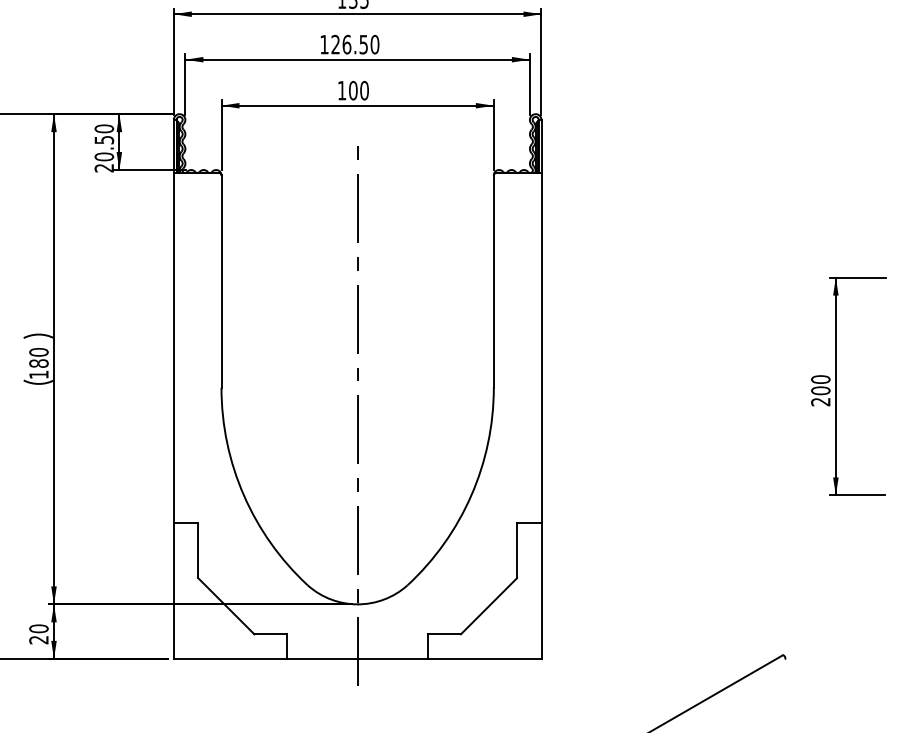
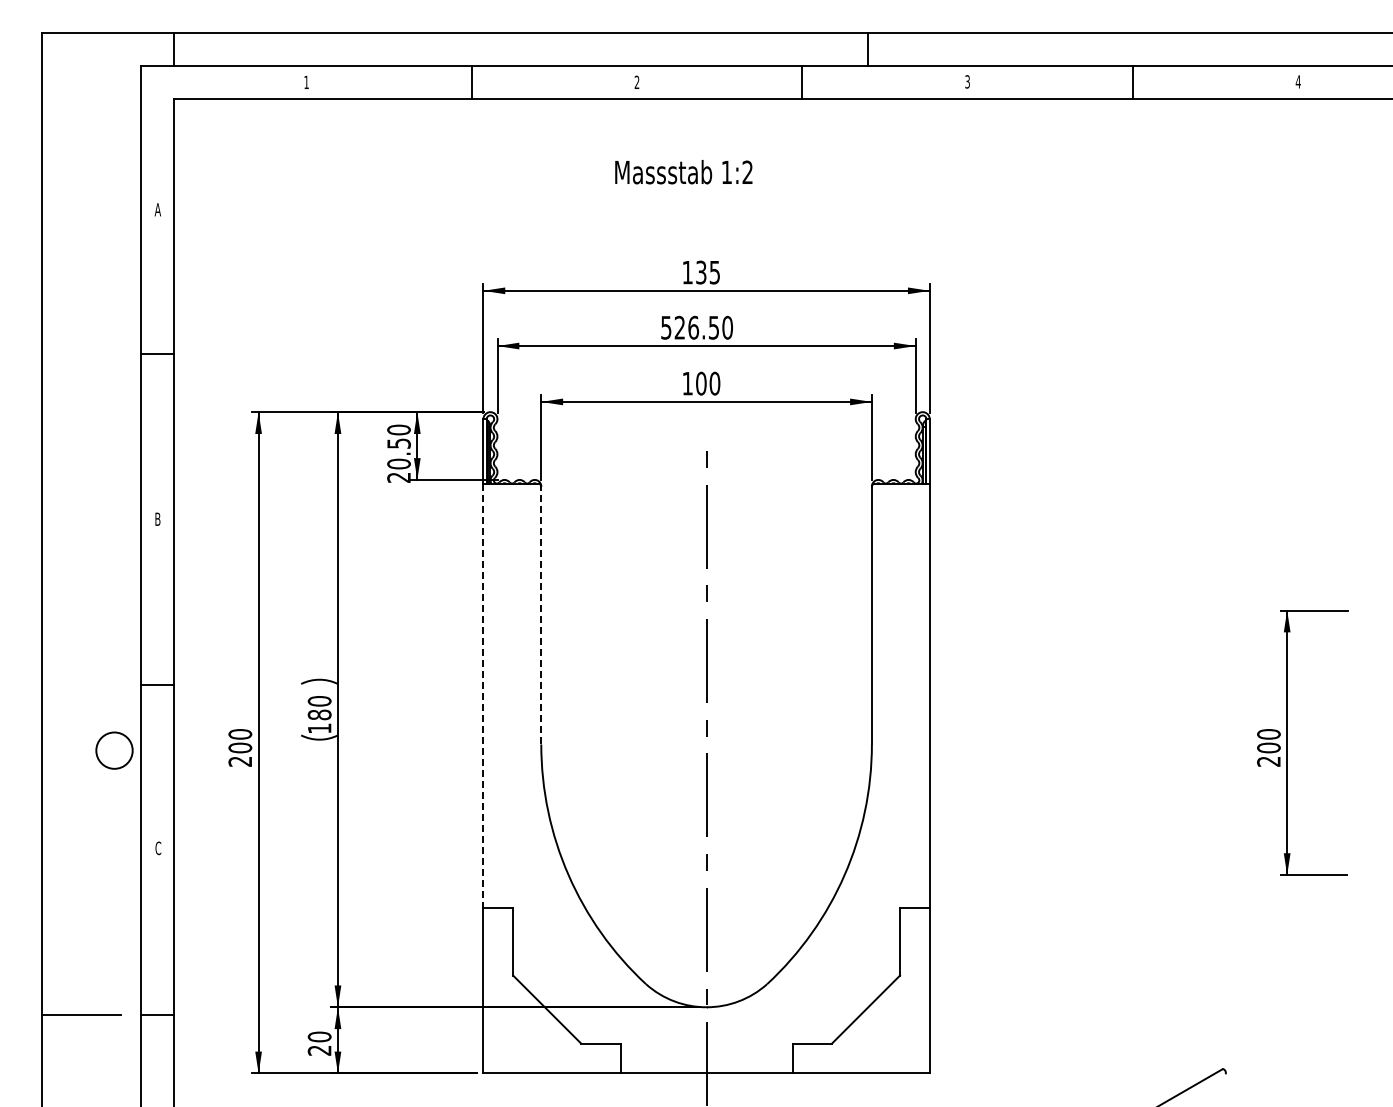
text: (324, 44) -> (666, 327), 126.50 -> 526.50
line: (221, 281) -> (541, 615), solid -> dashed
line: (173, 348) -> (483, 696), solid -> dashed

